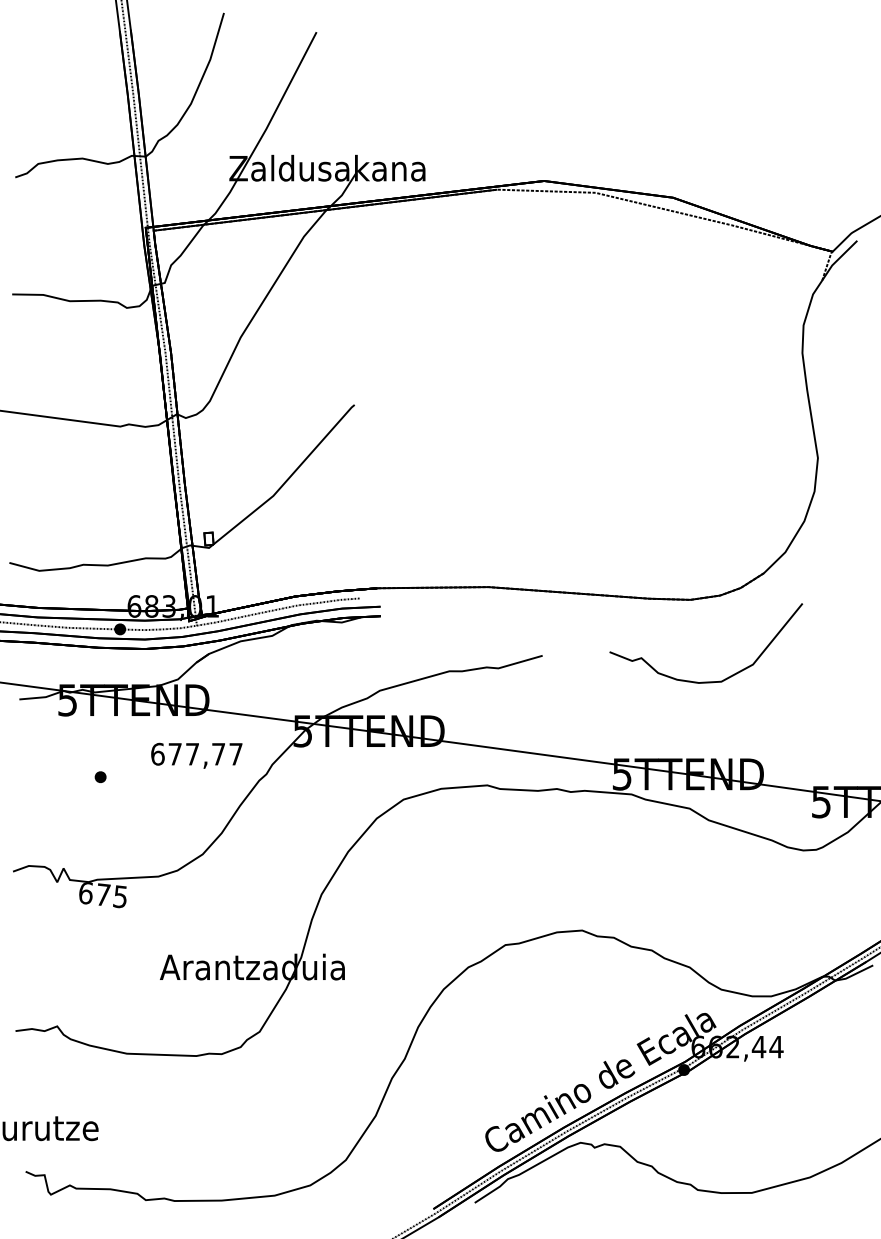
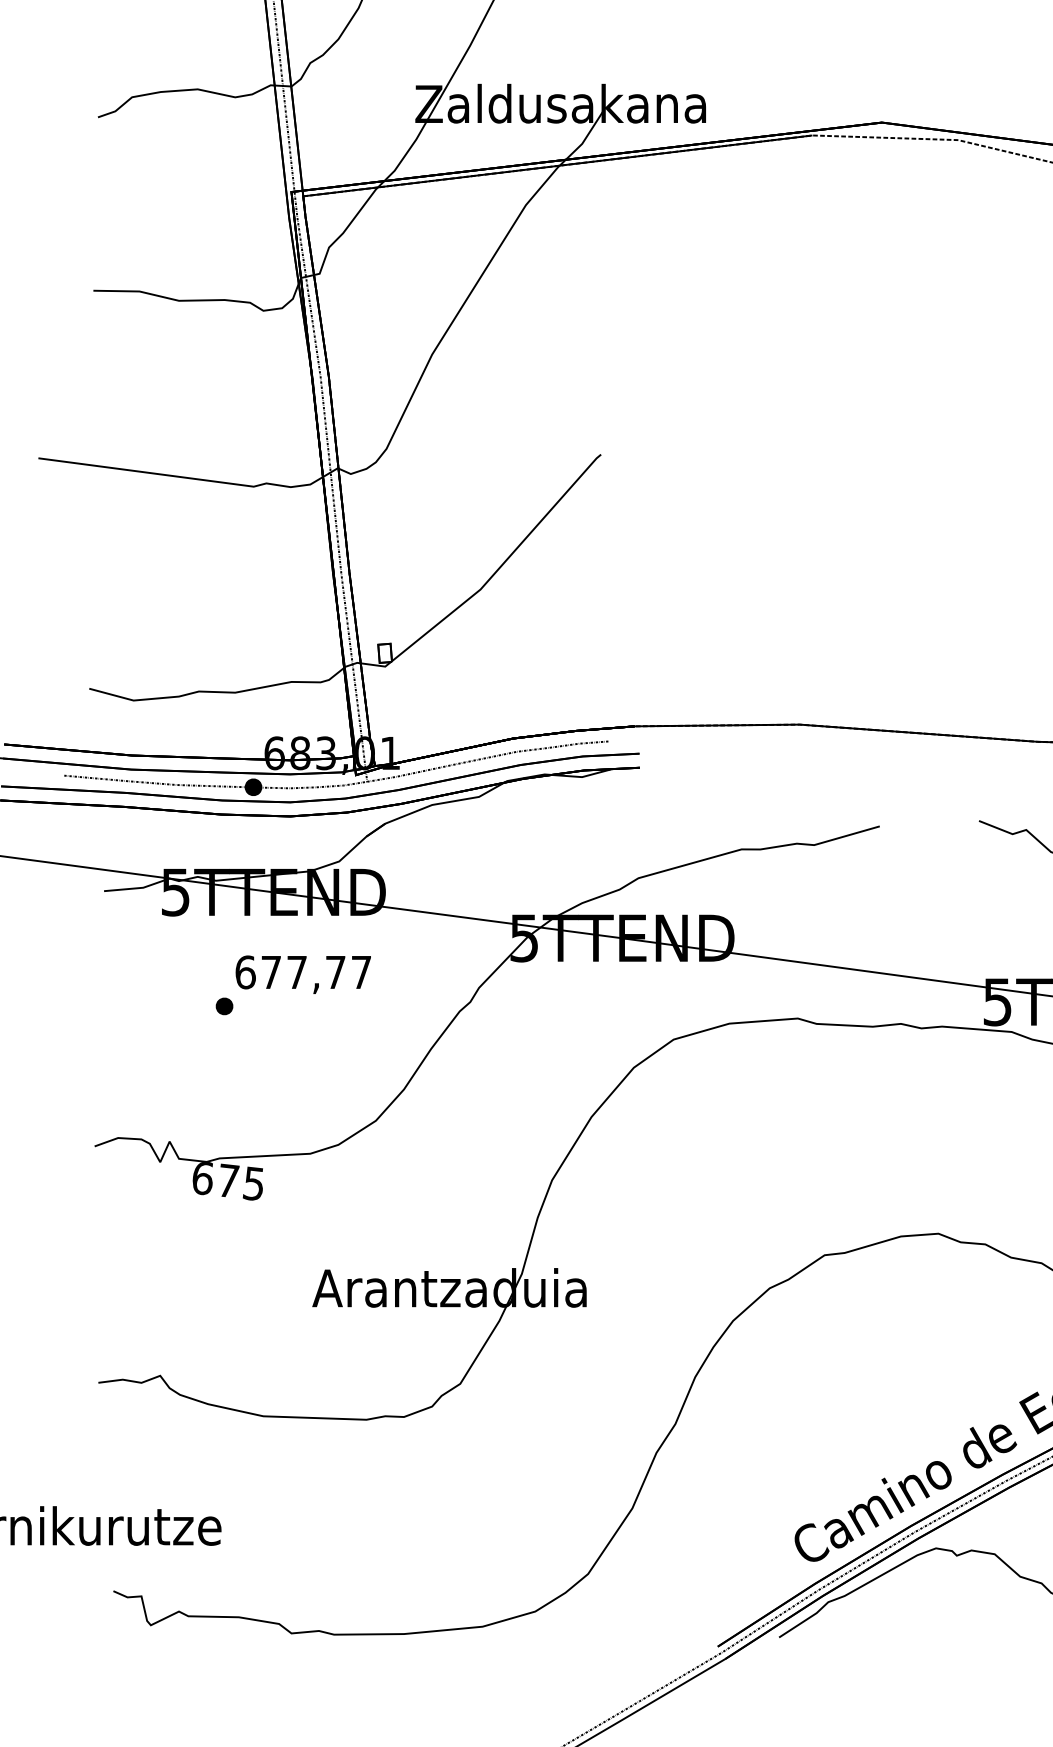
text: (196, 755) -> (302, 974), moved

